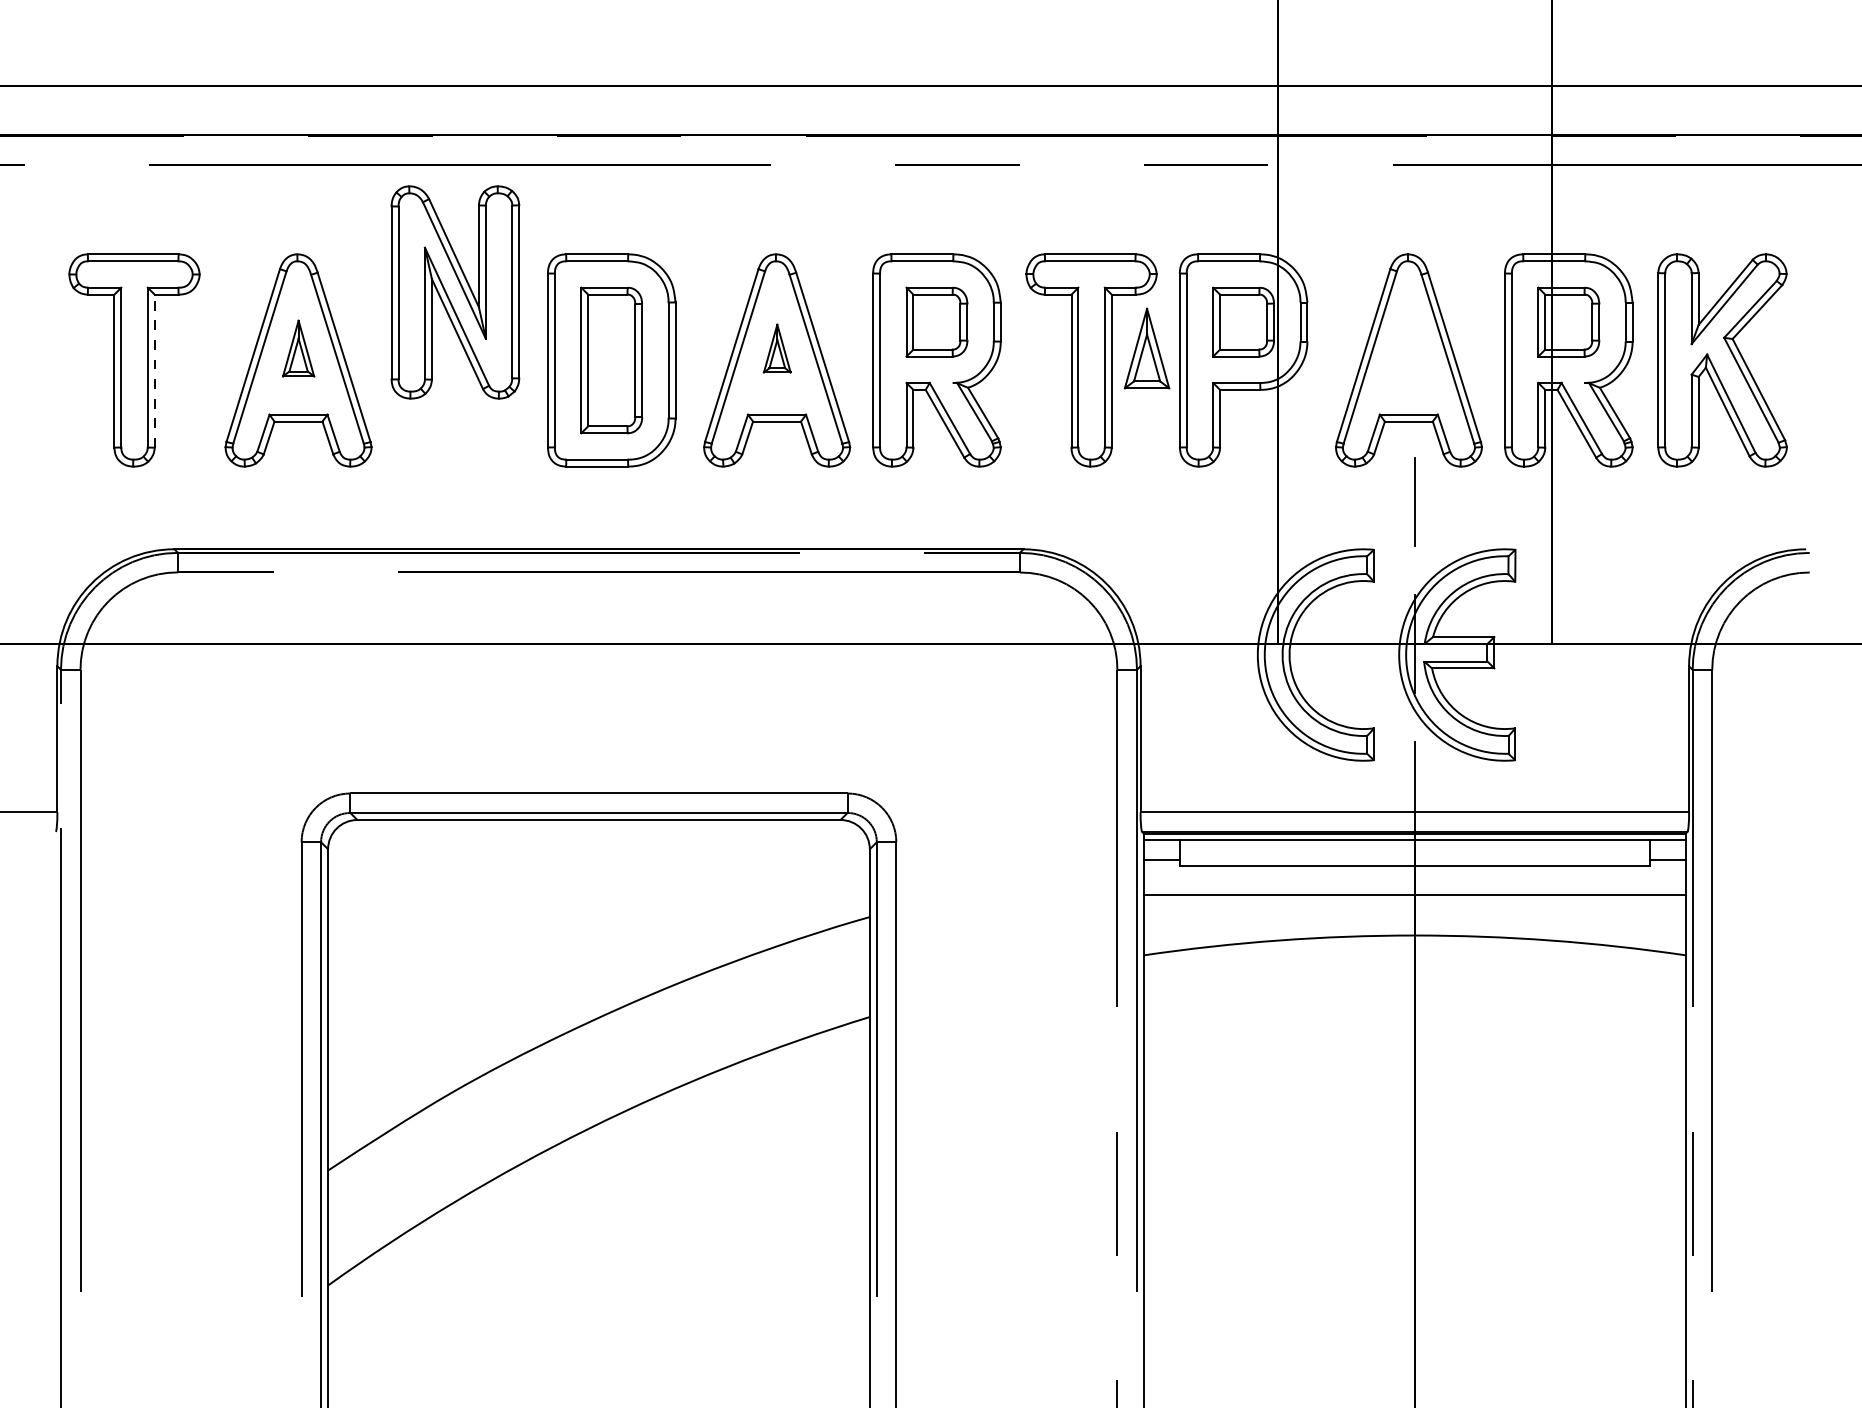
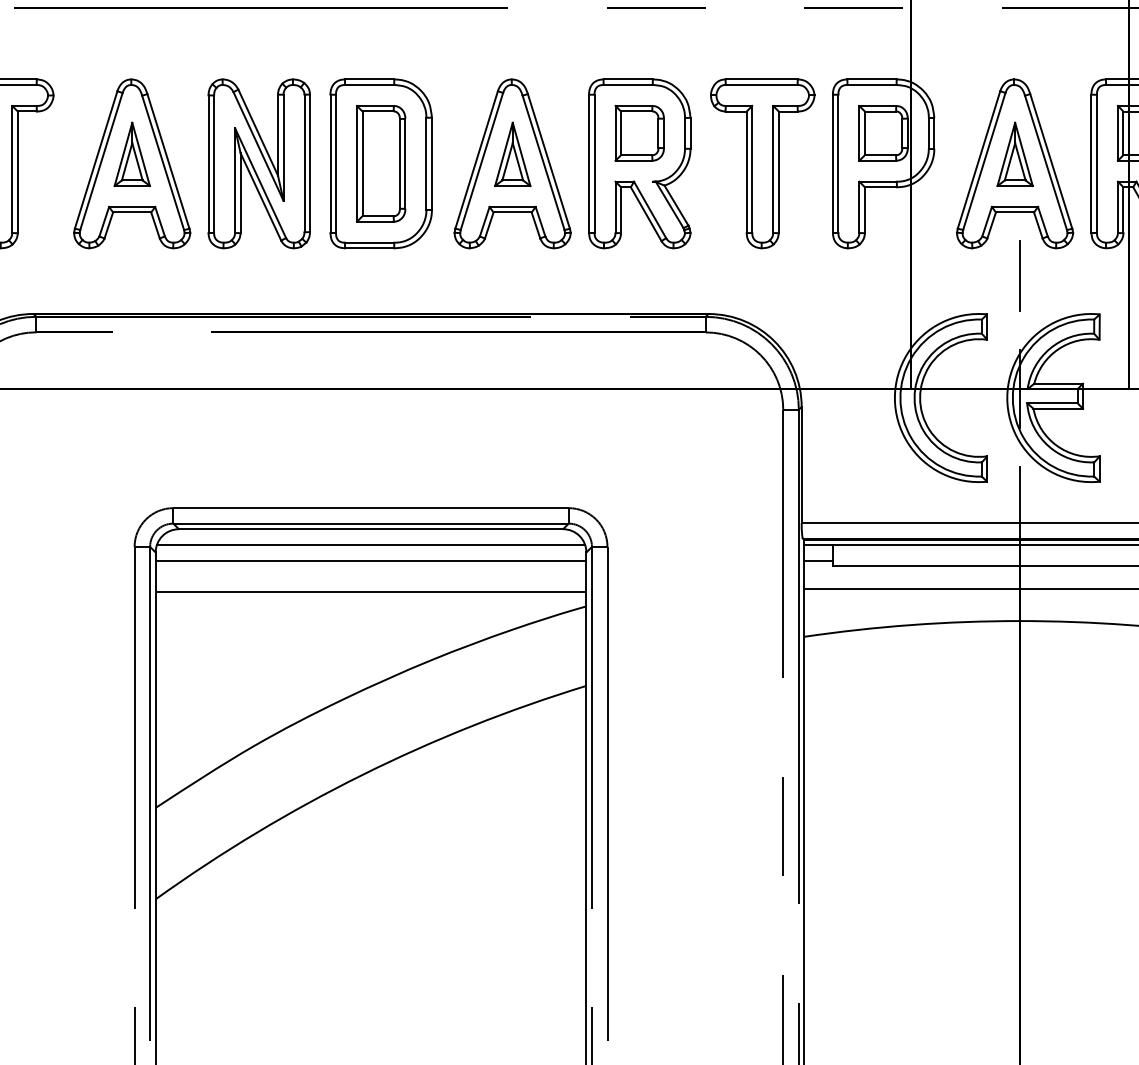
part: (455, 292) -> (259, 163), moved
part: (298, 348) -> (132, 154), size x1.43
part: (777, 348) -> (513, 154), size x1.67
part: (1146, 348) -> (1014, 154), moved
line: (154, 371) -> (17, 172), dashed -> solid
line: (598, 839) -> (370, 544), added
line: (598, 860) -> (370, 561), added
line: (598, 898) -> (370, 591), added

